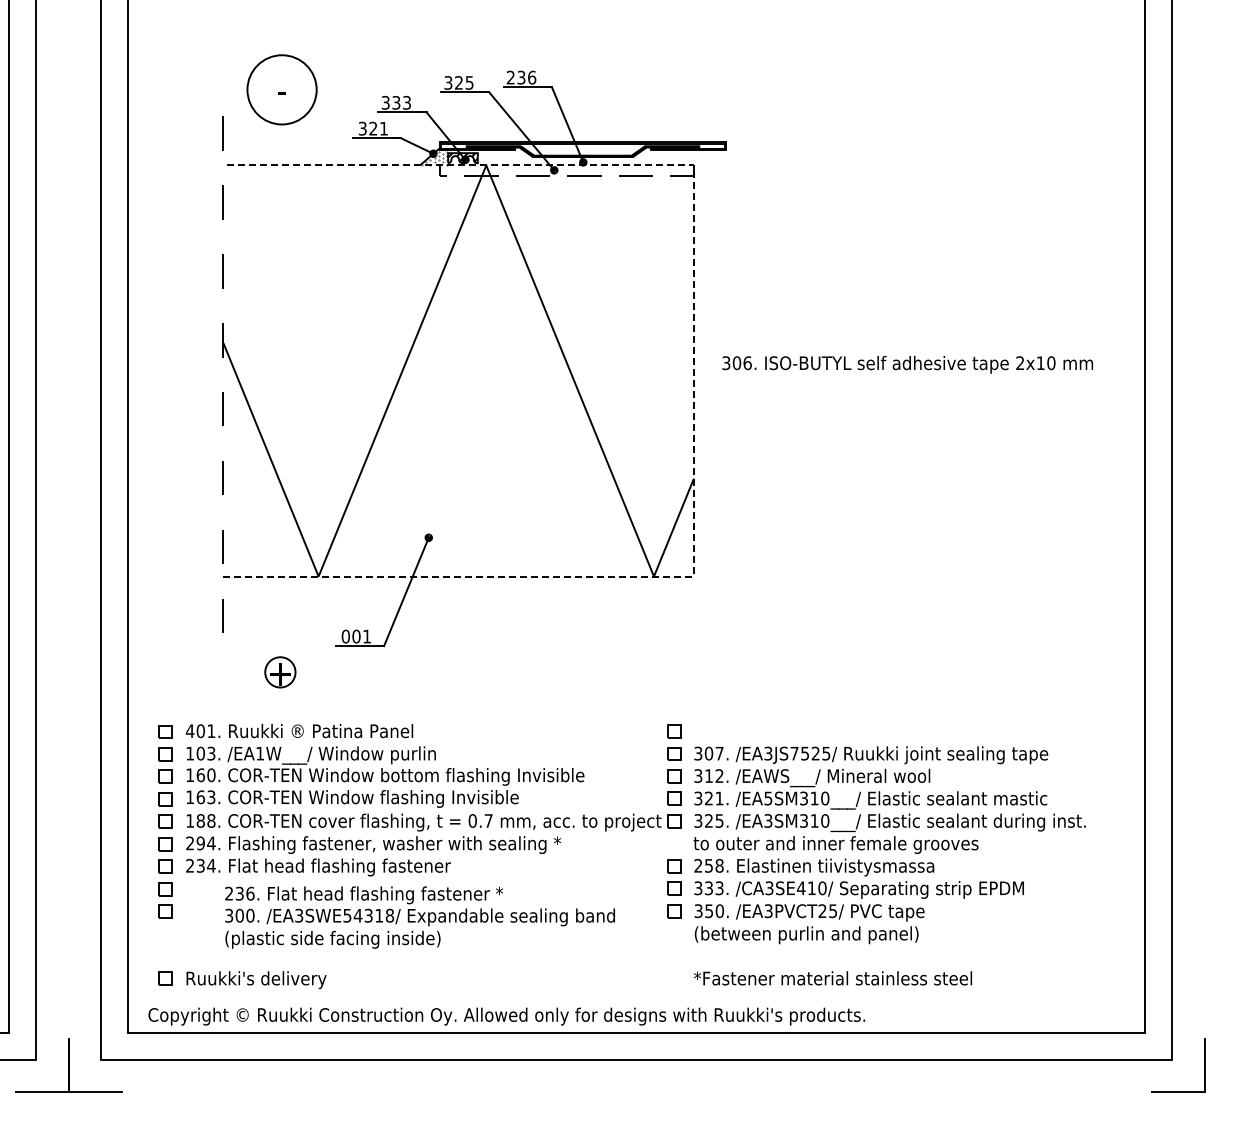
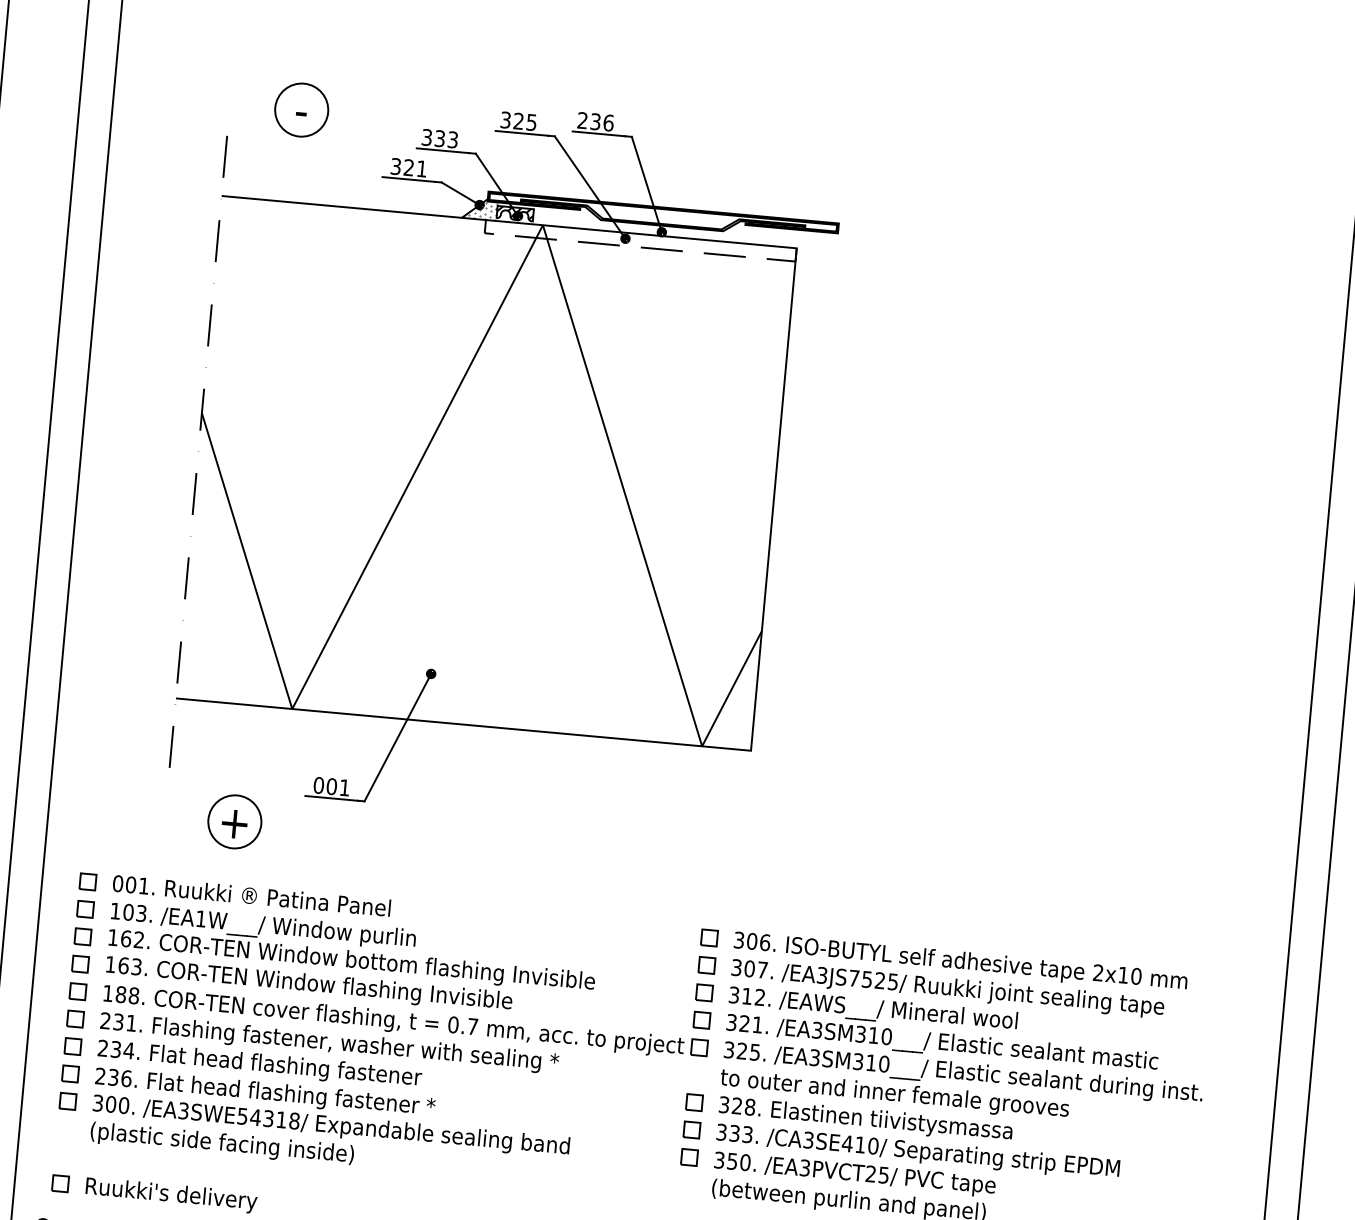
circle: (281, 89) -> (301, 109), size x0.62
text: (907, 364) -> (960, 962), moved
line: (693, 371) -> (773, 500), dashed -> solid
circle: (280, 672) -> (234, 822), size x1.43
text: (189, 731) -> (117, 884), 401. -> 001.
text: (211, 775) -> (139, 940), 160. -> 162.
text: (768, 797) -> (817, 1029), /EA5SM310___/ -> /EA3SM310___/
text: (205, 843) -> (124, 1022), 294. -> 231.
text: (703, 865) -> (730, 1105), 258. -> 328.
text: (419, 917) -> (330, 1126), moved

